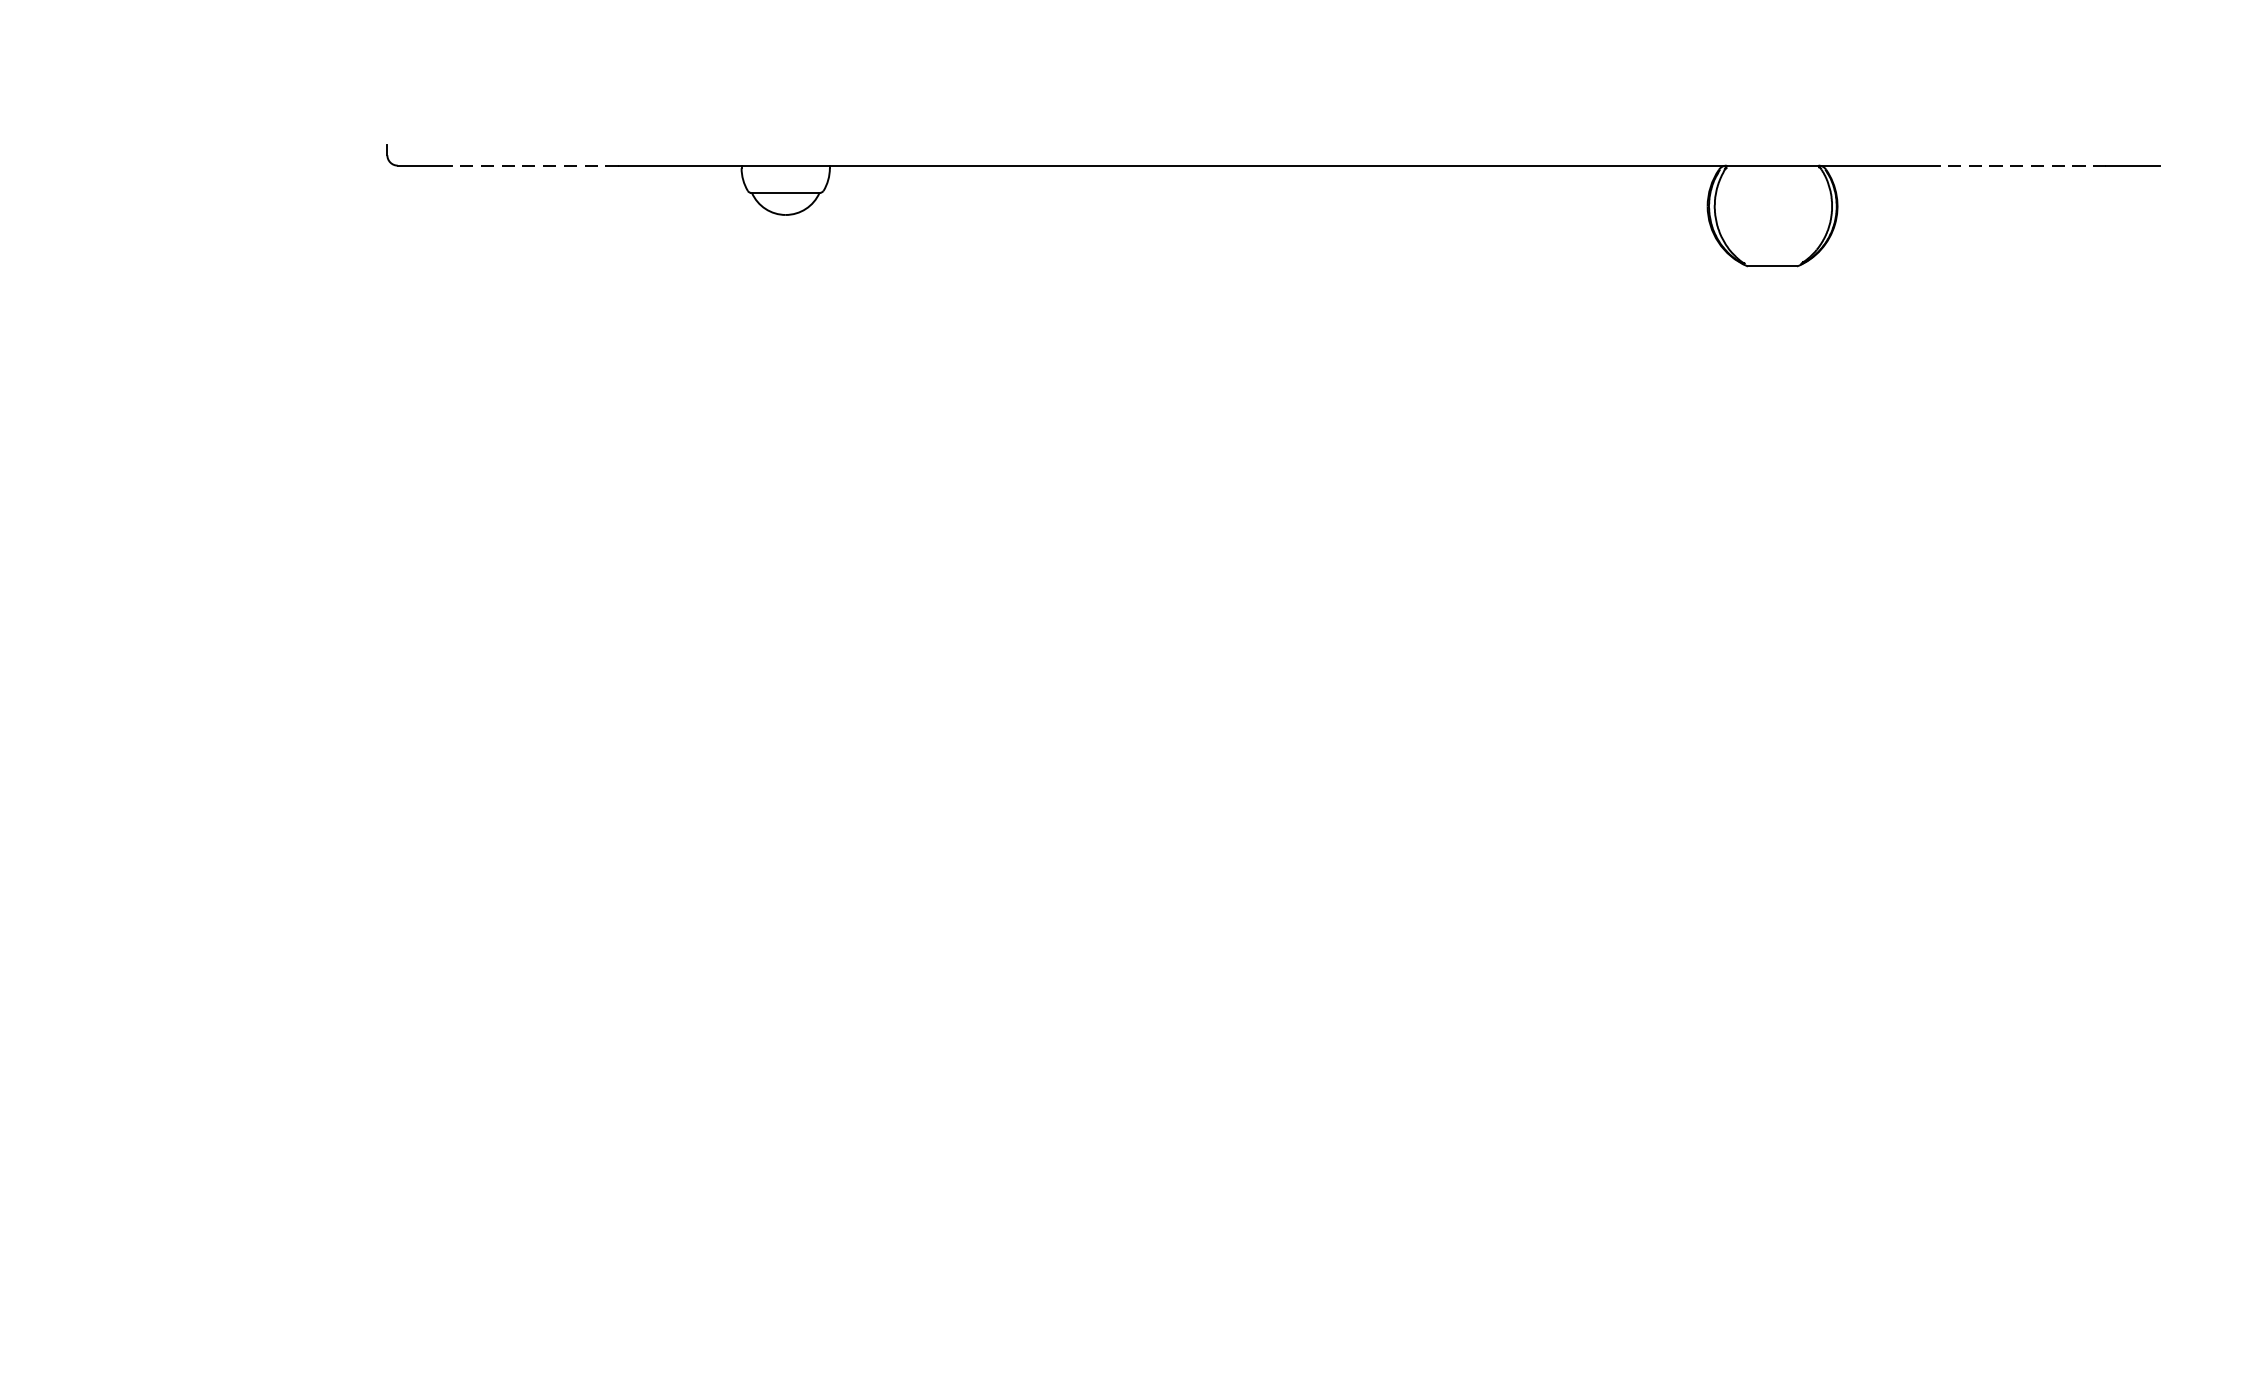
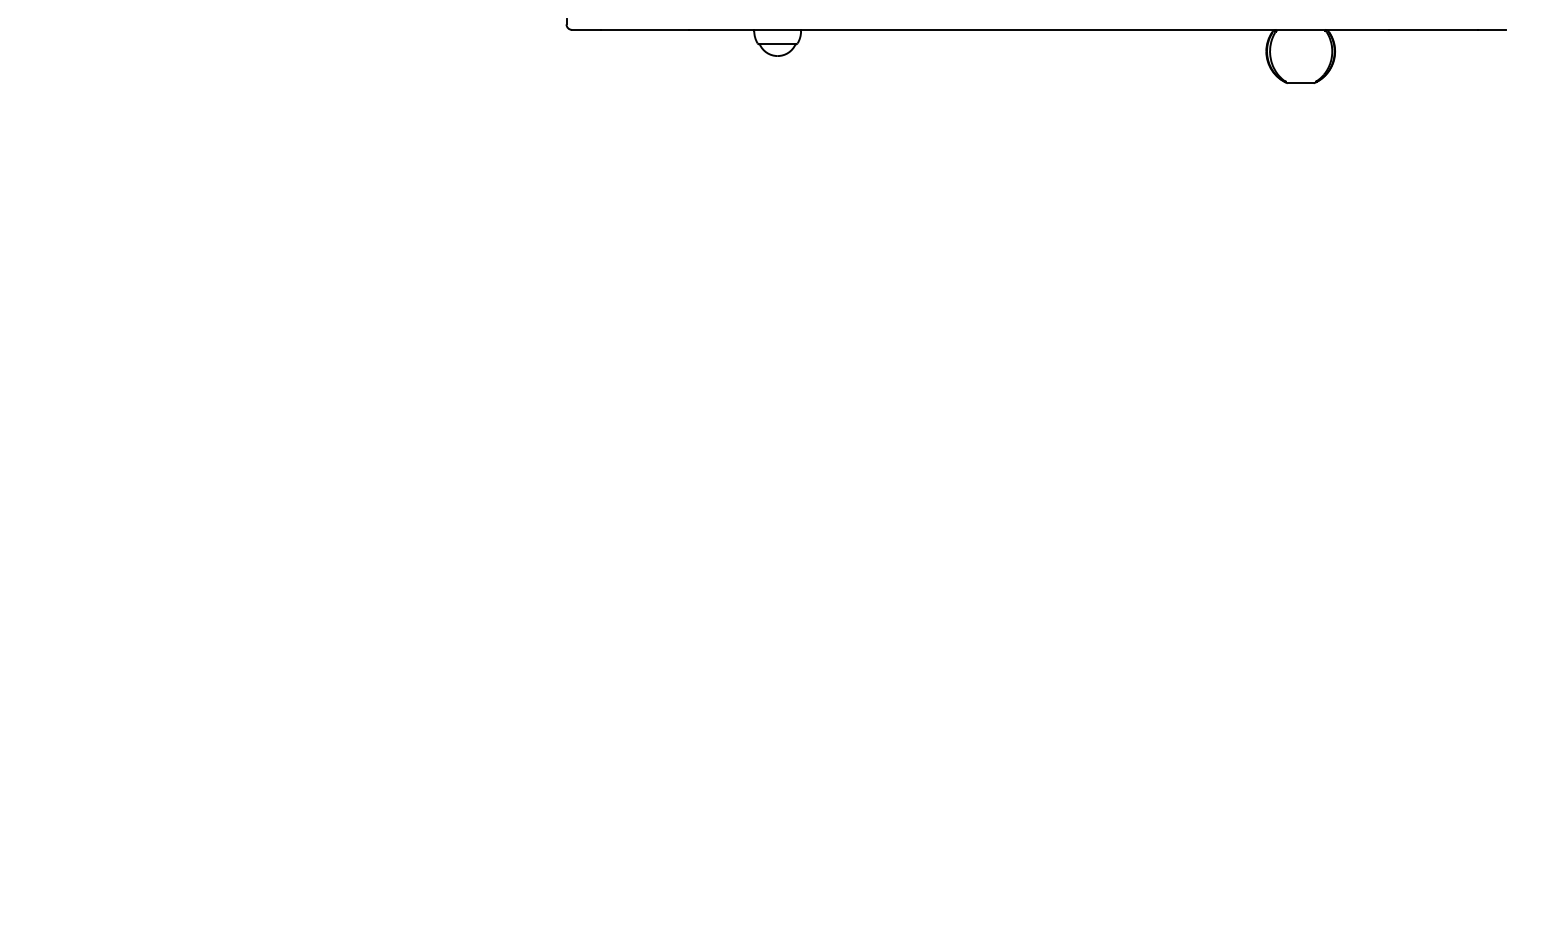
line: (534, 164) -> (644, 29), dashed -> solid
line: (2021, 164) -> (1432, 29), dashed -> solid

